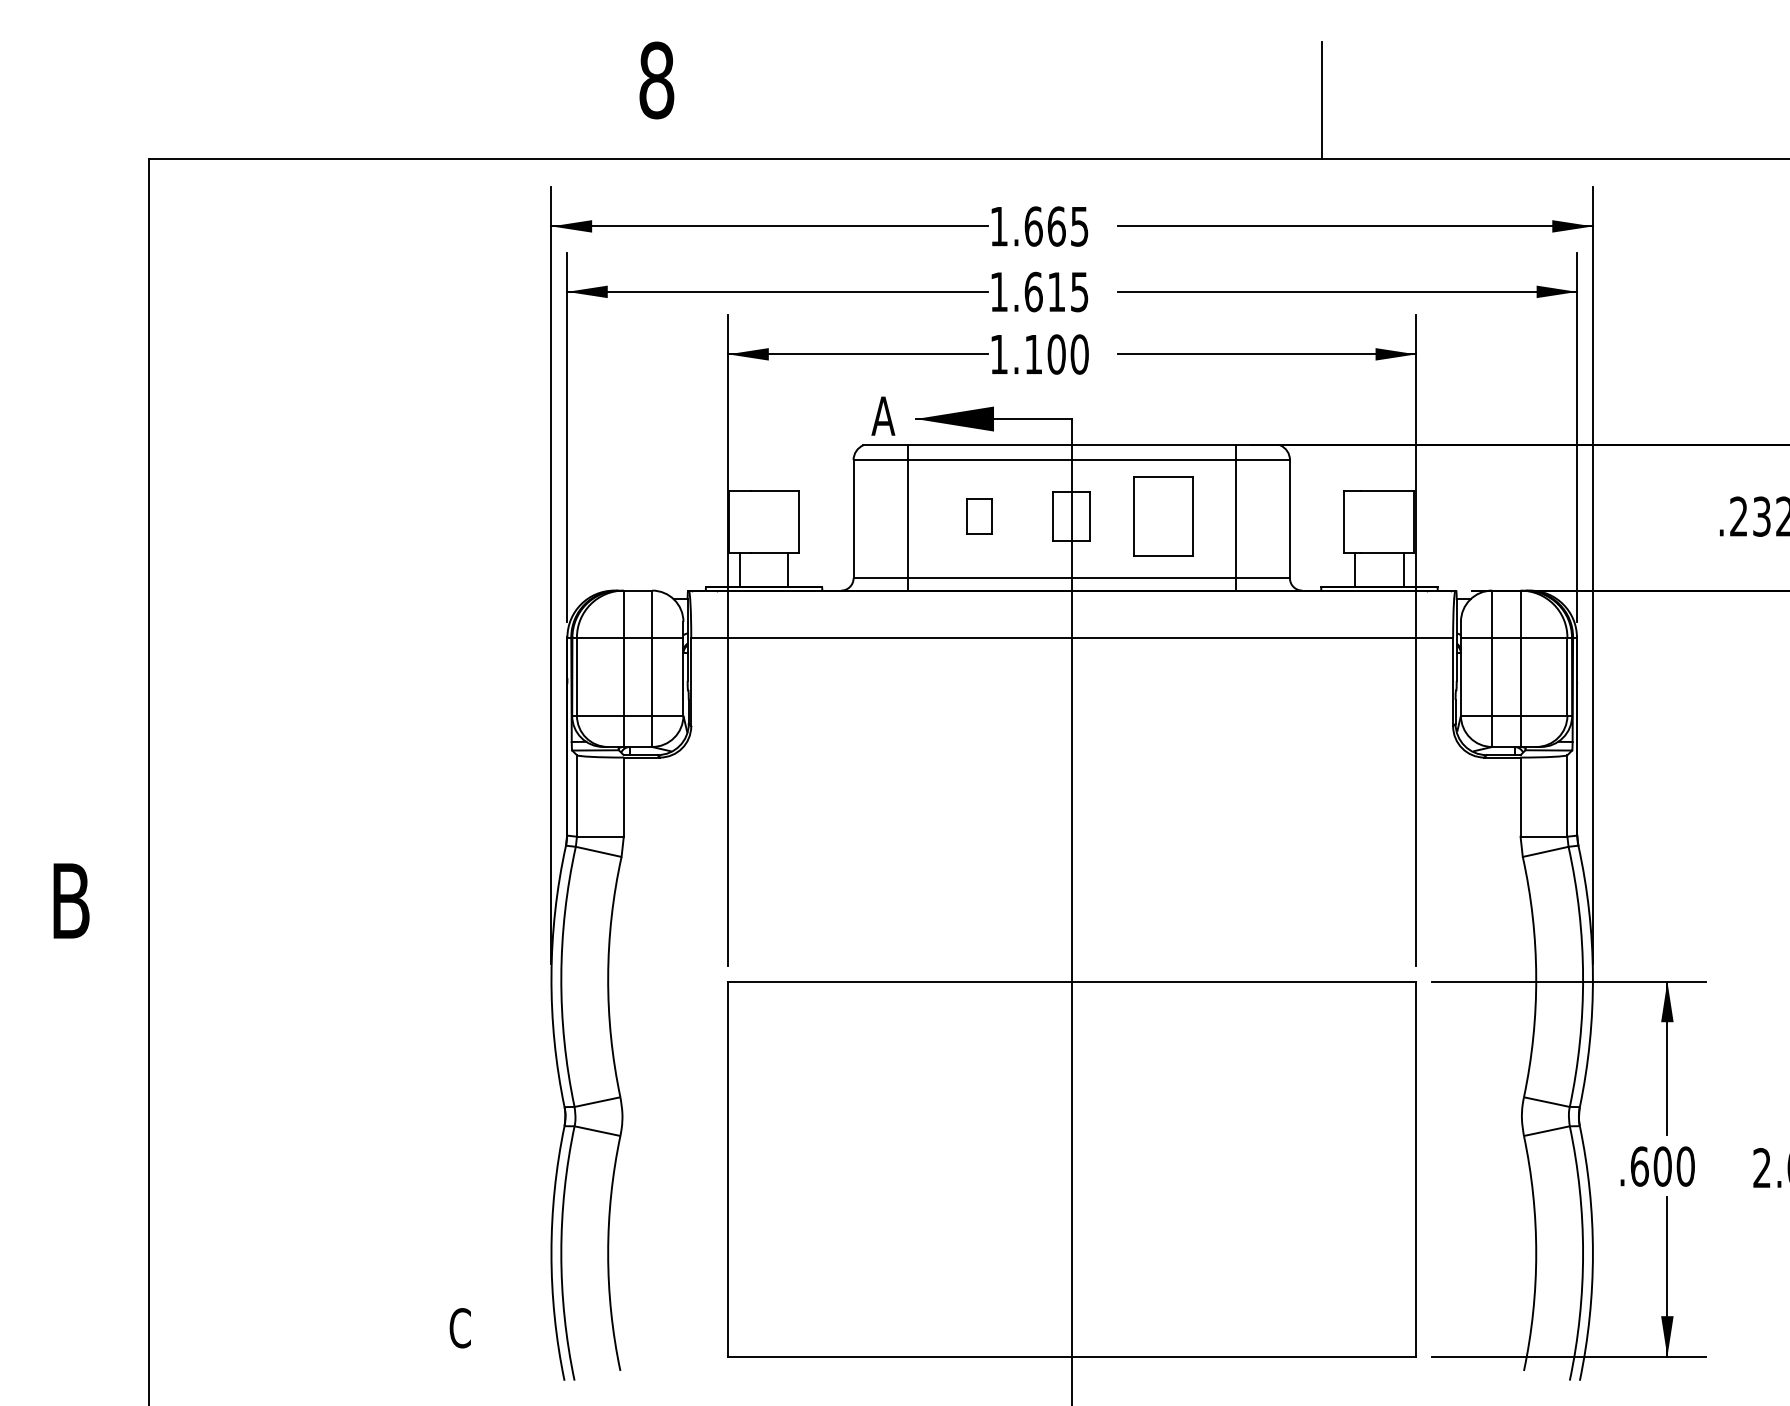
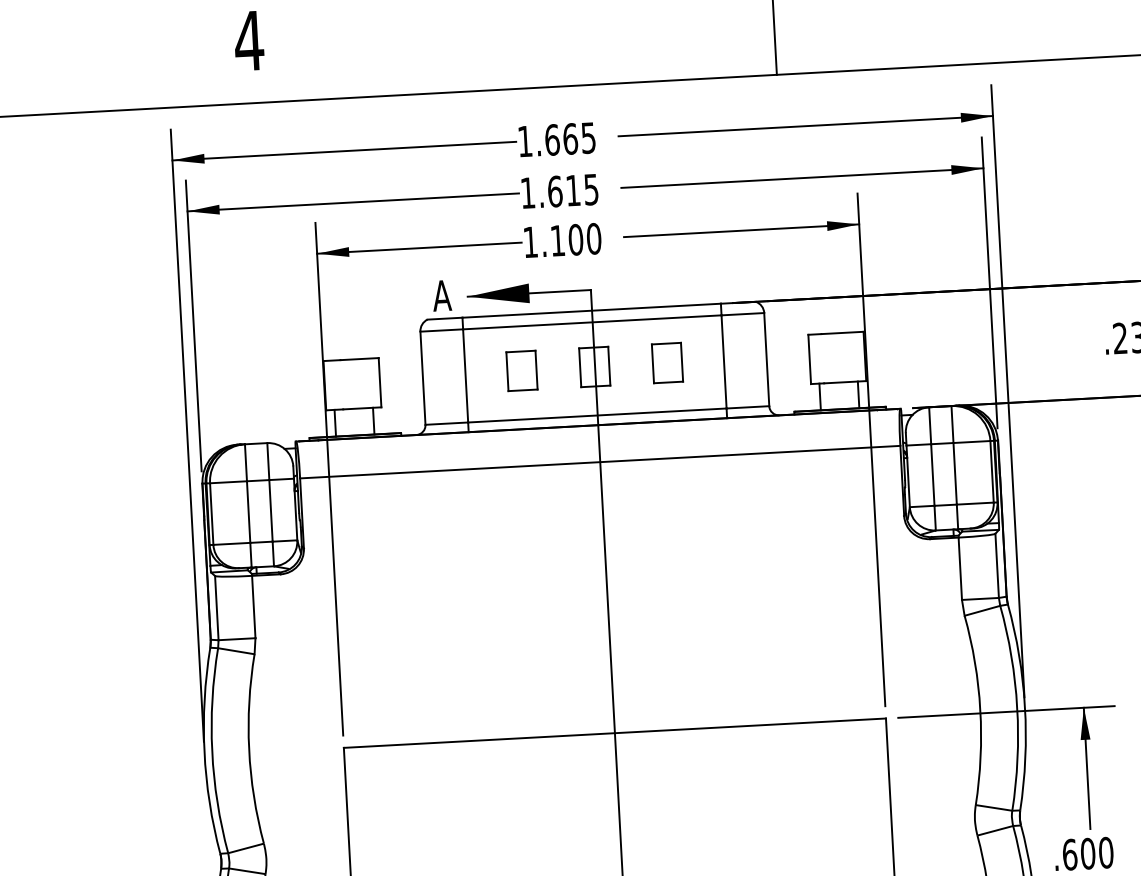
text: (656, 80) -> (248, 41), 8 -> 4
part: (979, 516) -> (522, 370), size x1.43
part: (1164, 516) -> (667, 362), size x0.62

